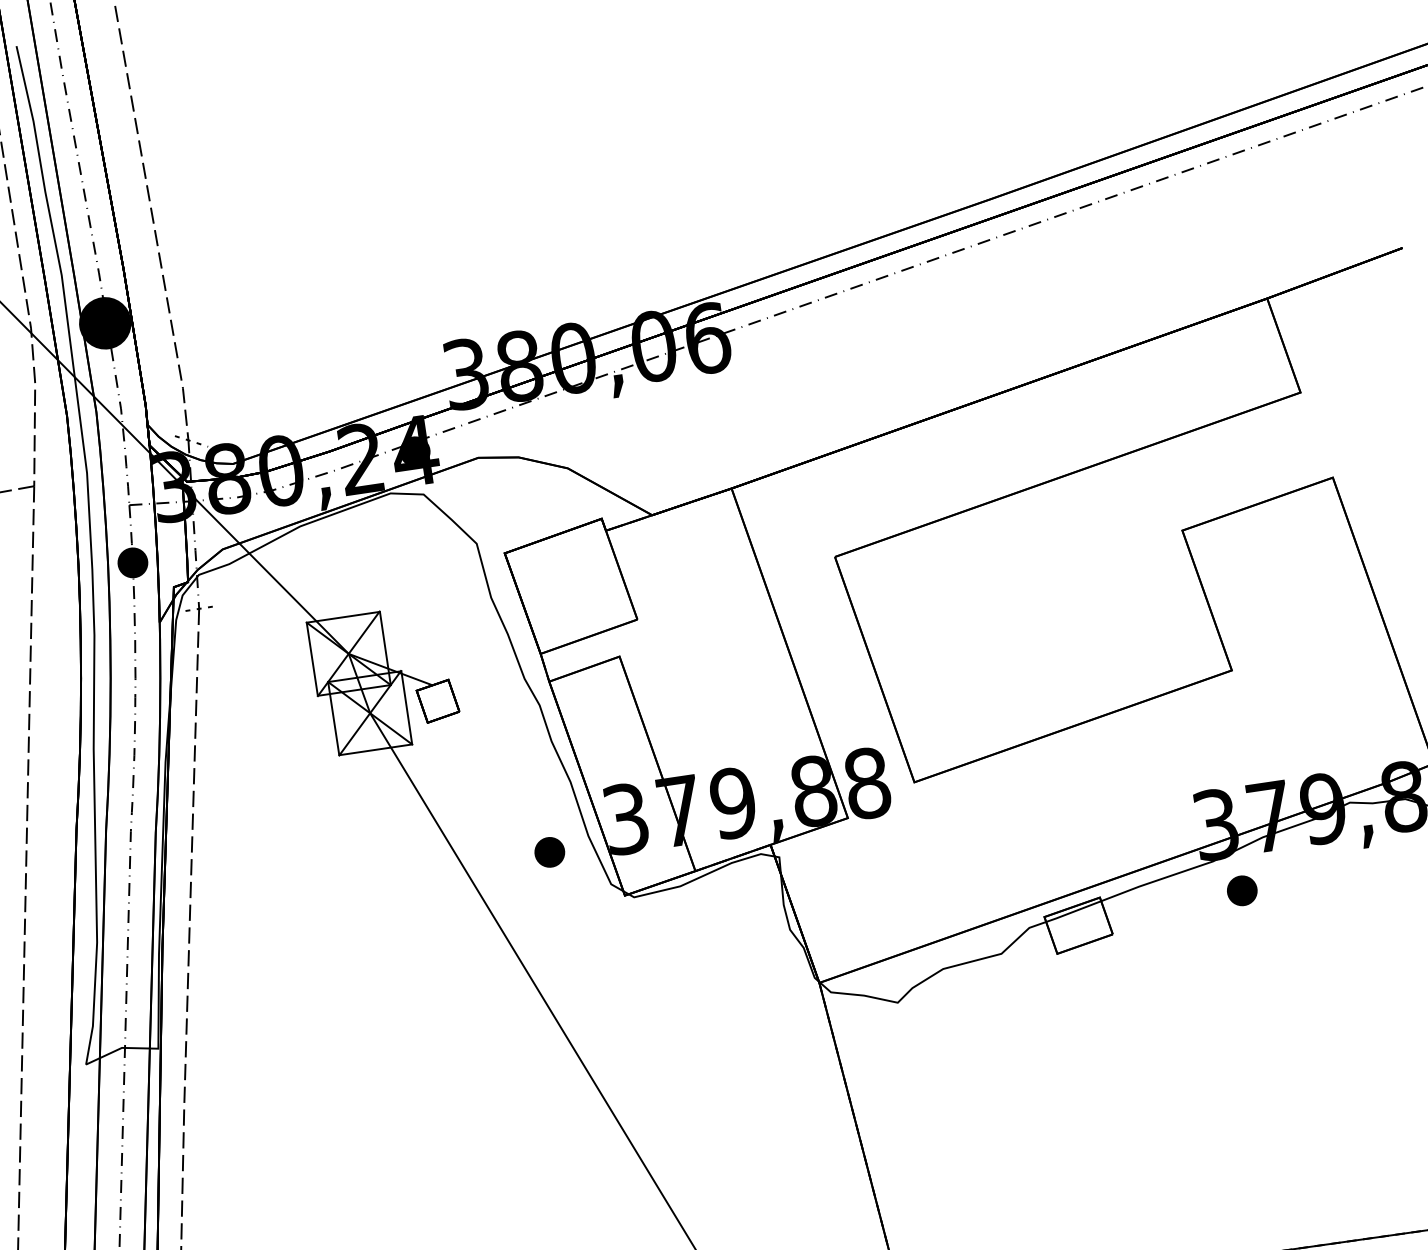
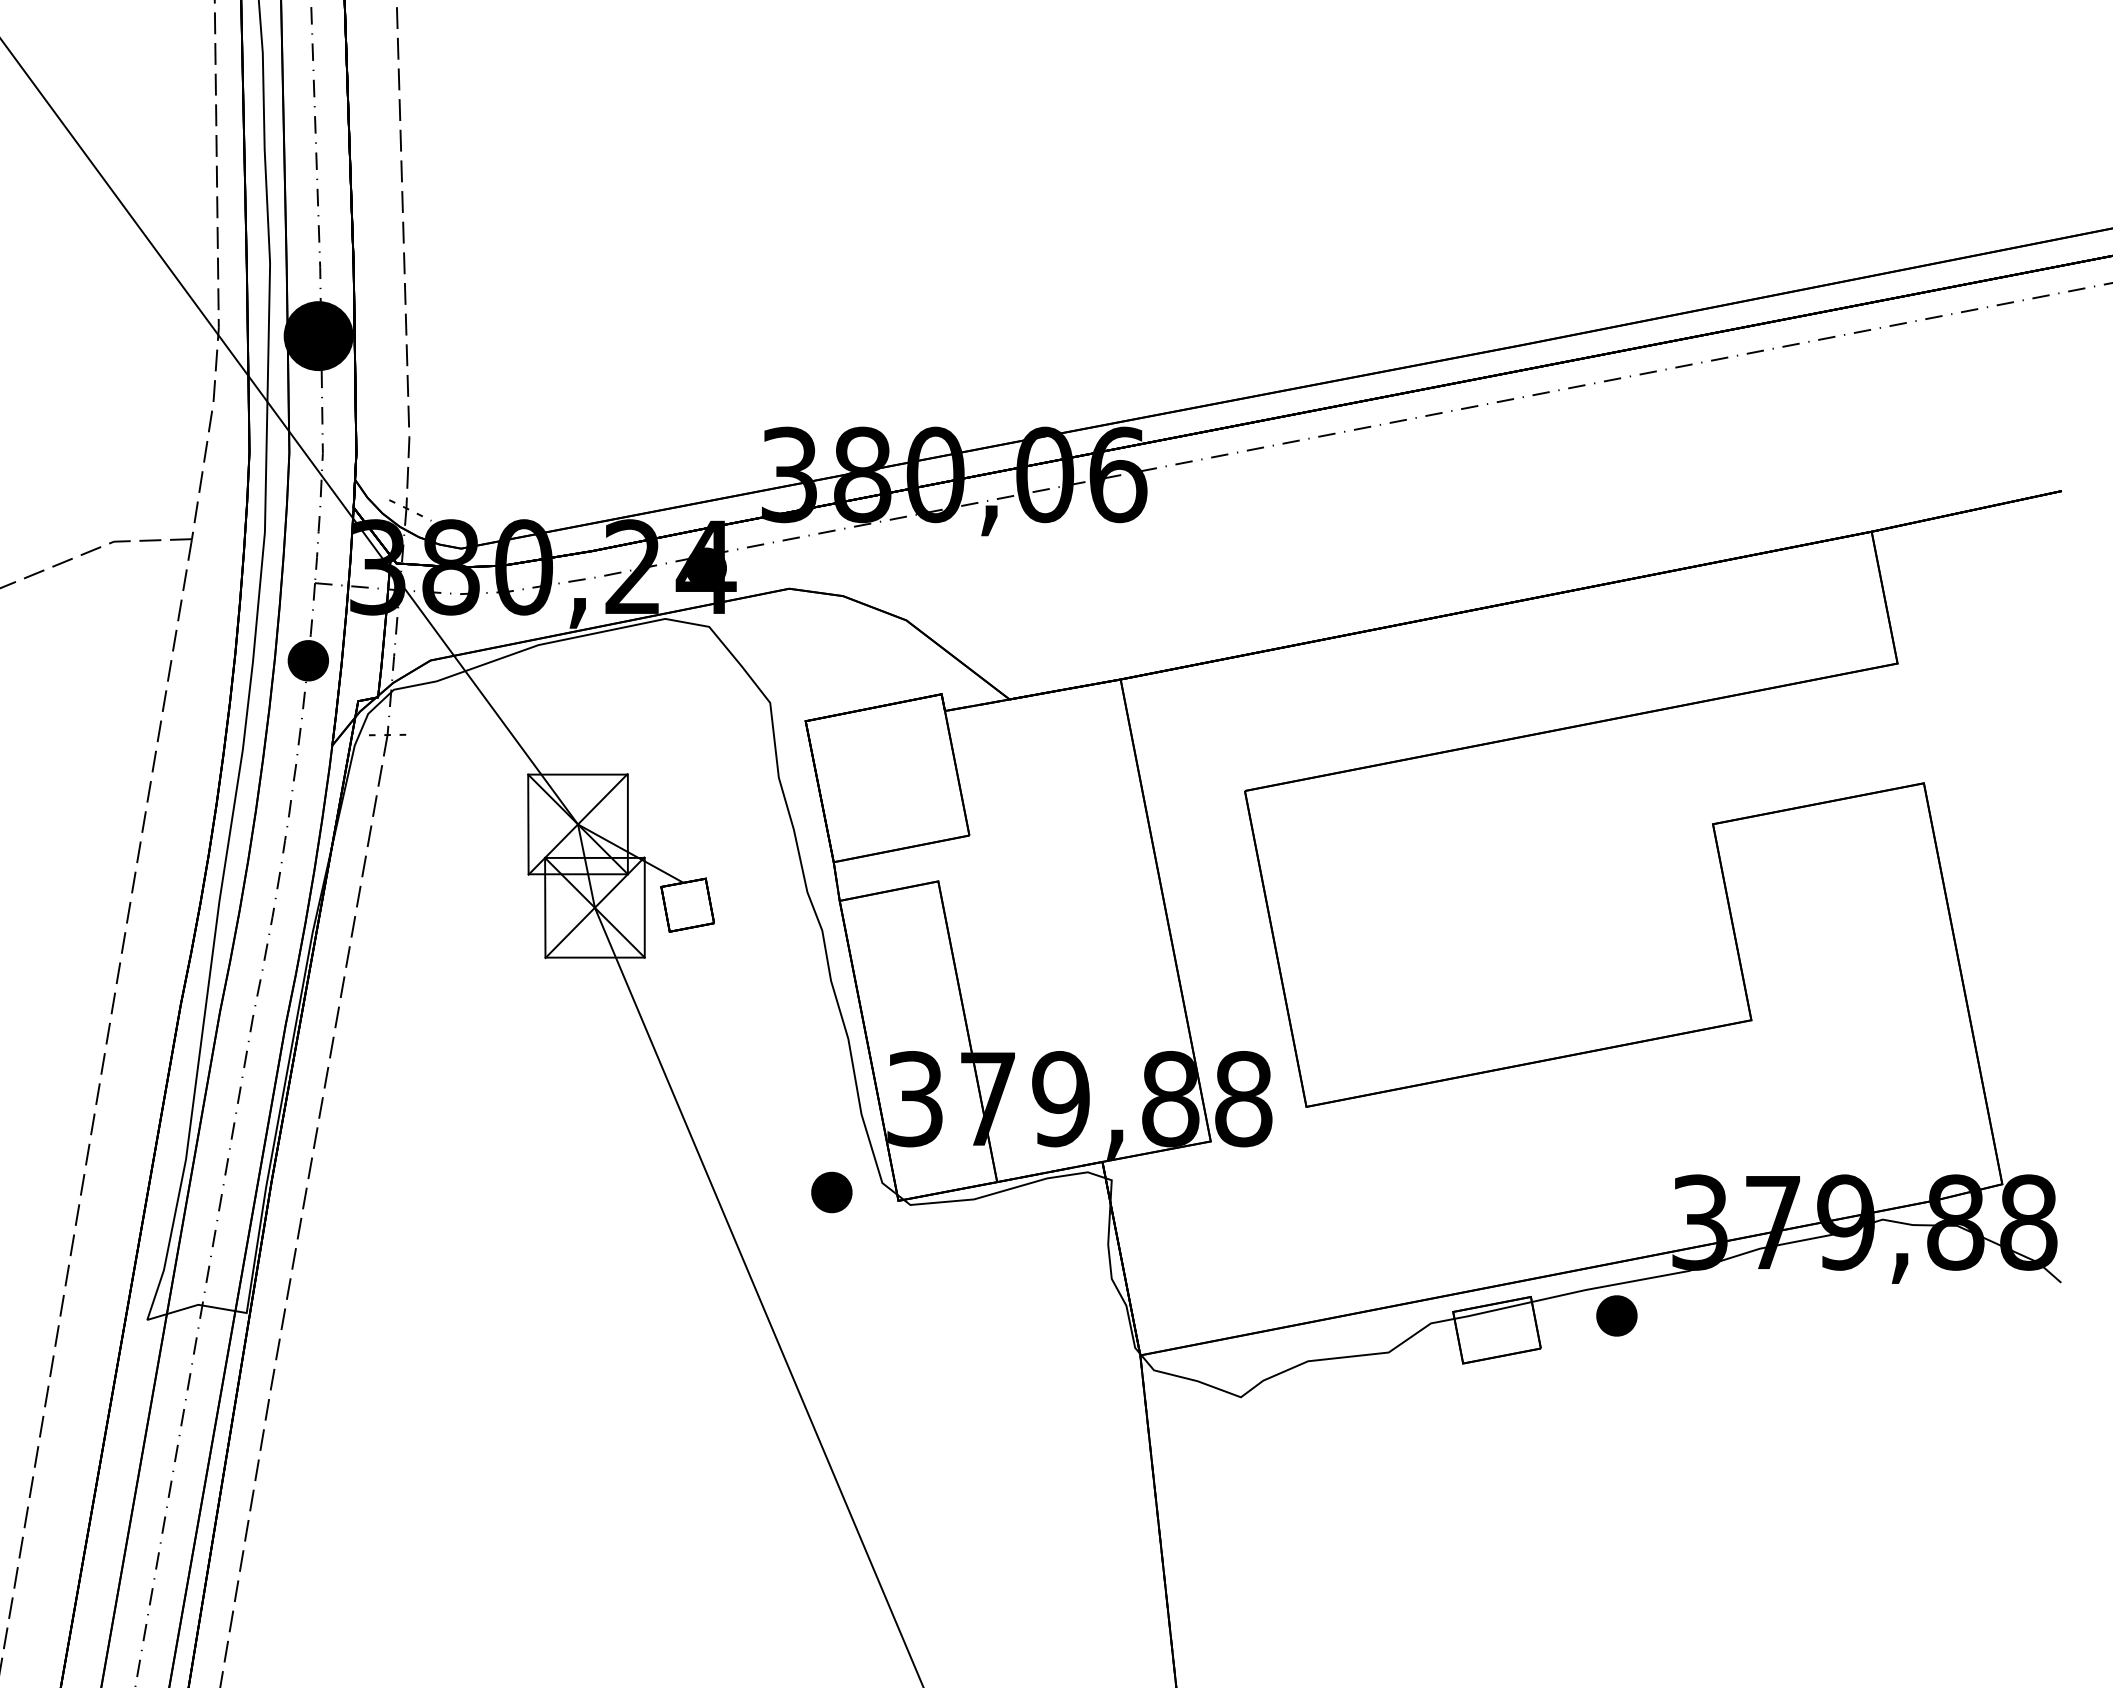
part: (549, 852) -> (831, 1192), moved
part: (1241, 890) -> (1616, 1315), moved

